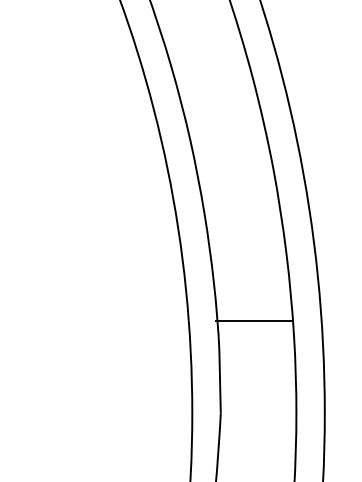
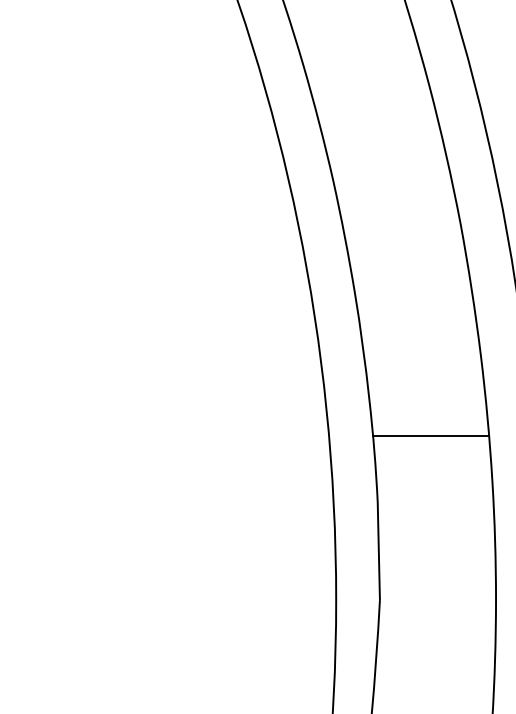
line: (253, 320) -> (430, 435), moved

